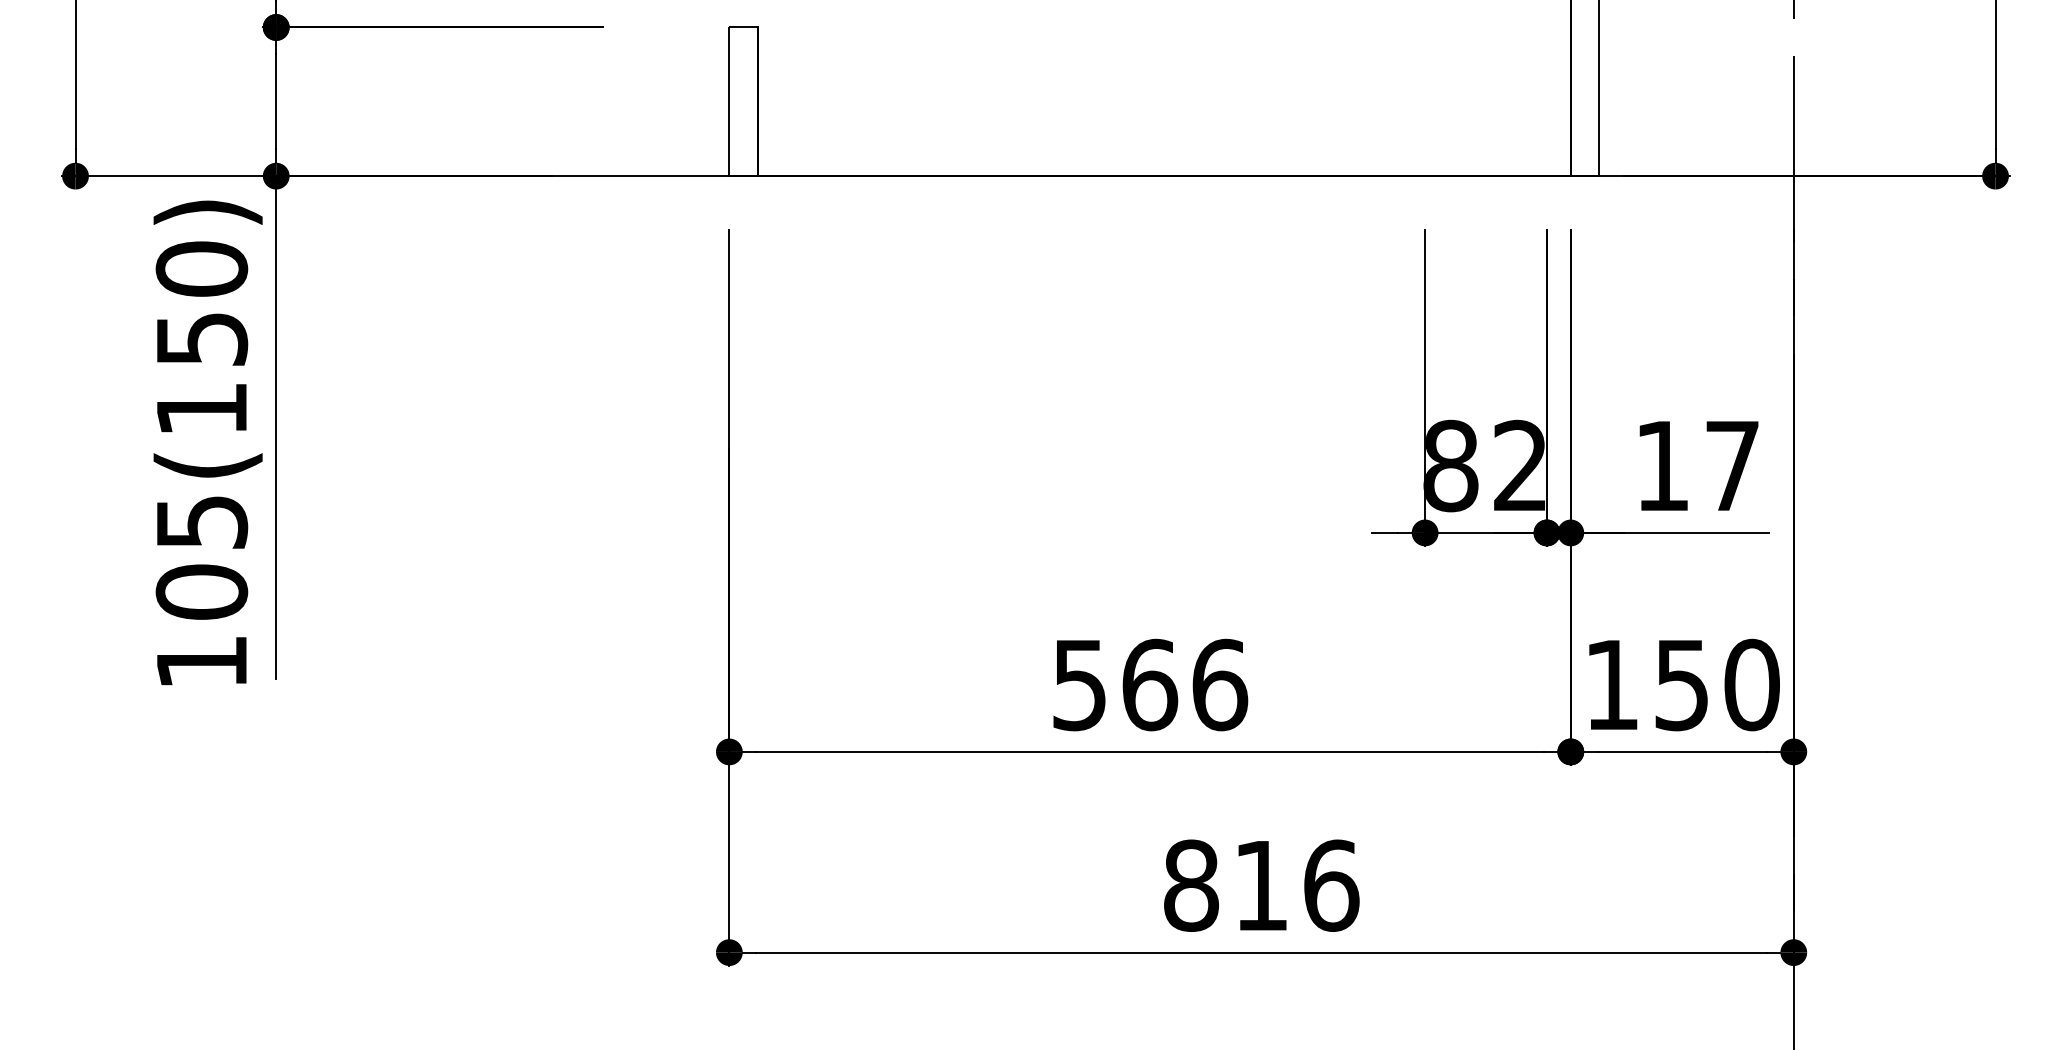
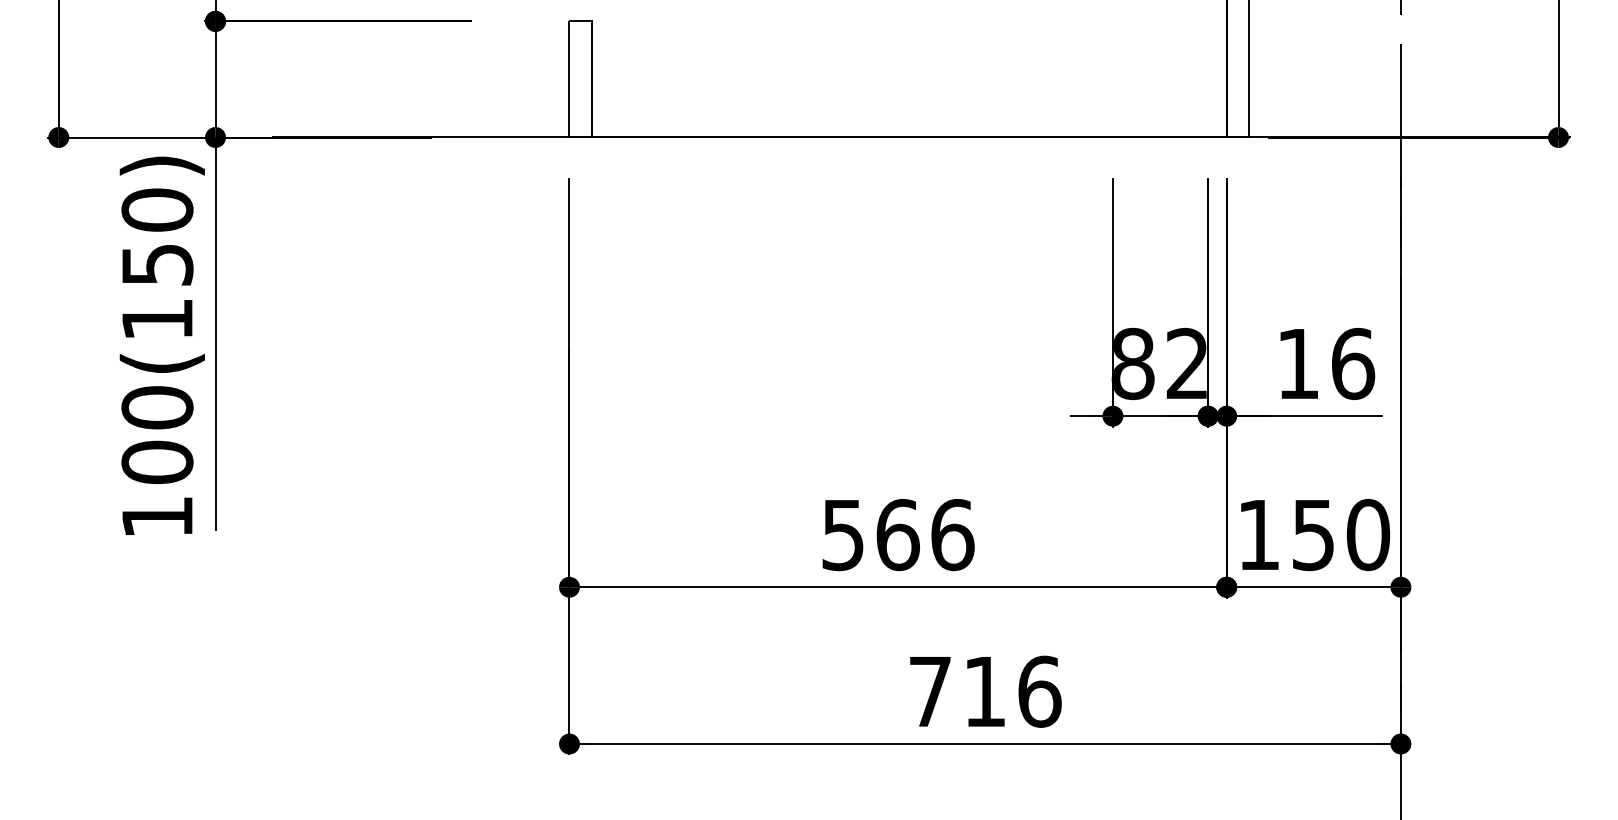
text: (1732, 465) -> (1353, 363), 17 -> 16
text: (201, 521) -> (157, 407), 105(150) -> 100(150)
text: (1191, 885) -> (930, 691), 816 -> 716

